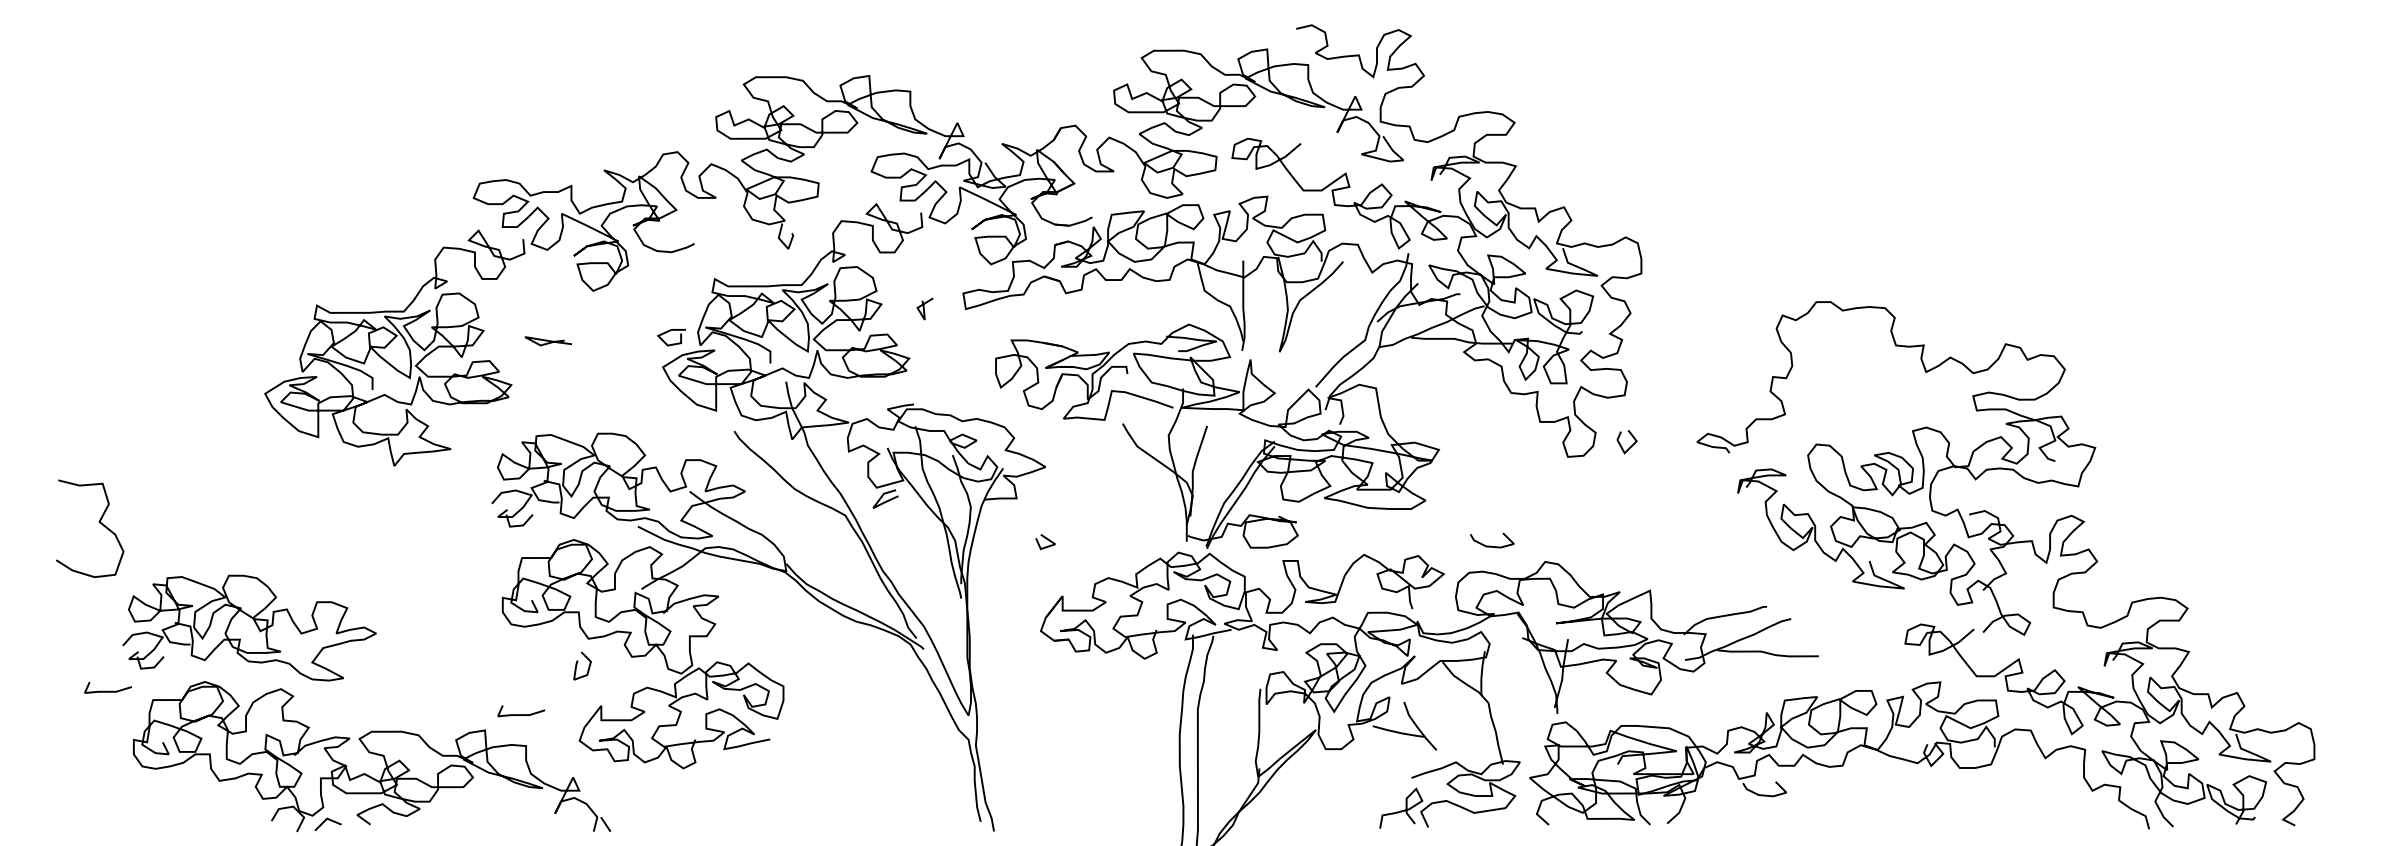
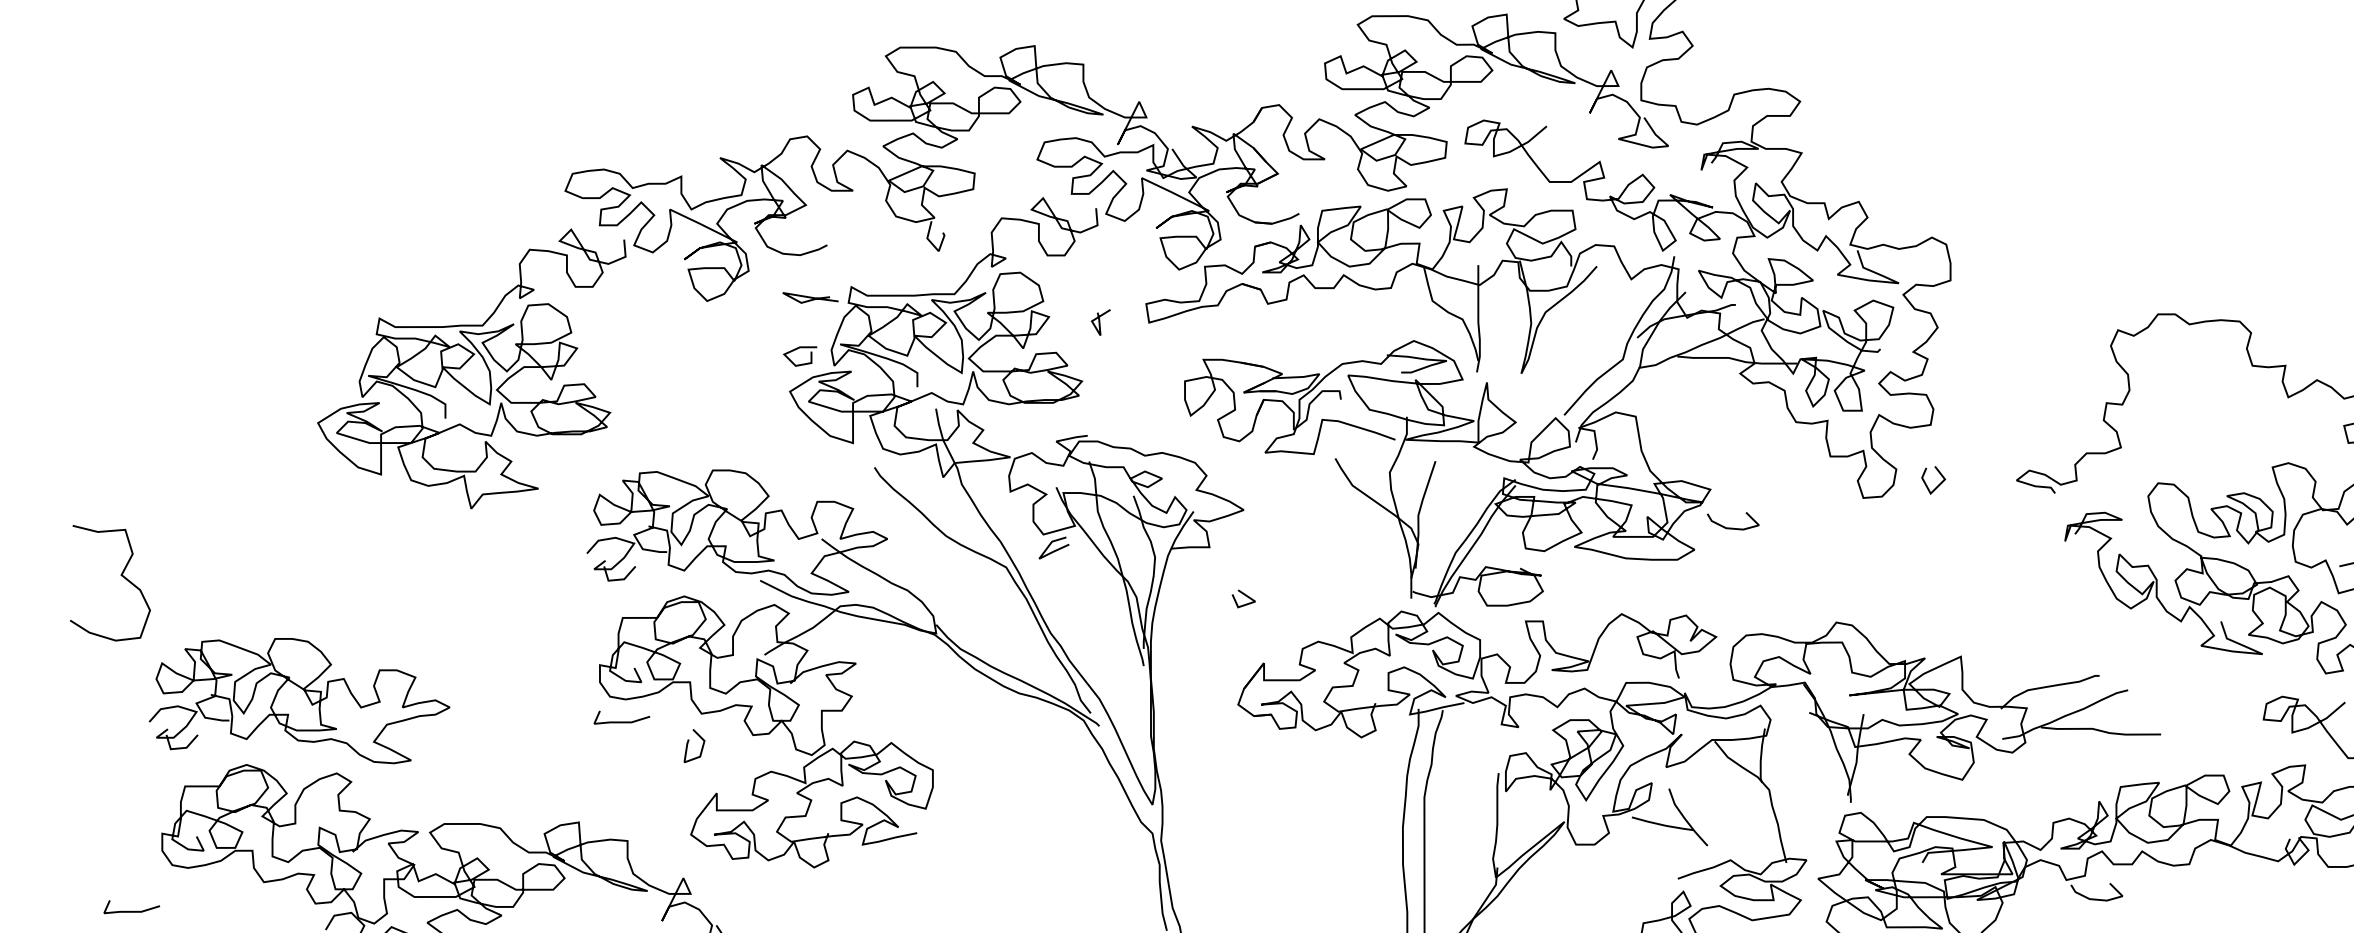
curve: (547, 341) -> (809, 298), moved
curve: (1491, 545) -> (1732, 527), moved
line: (107, 690) -> (131, 910), moved
line: (521, 714) -> (622, 721), moved

